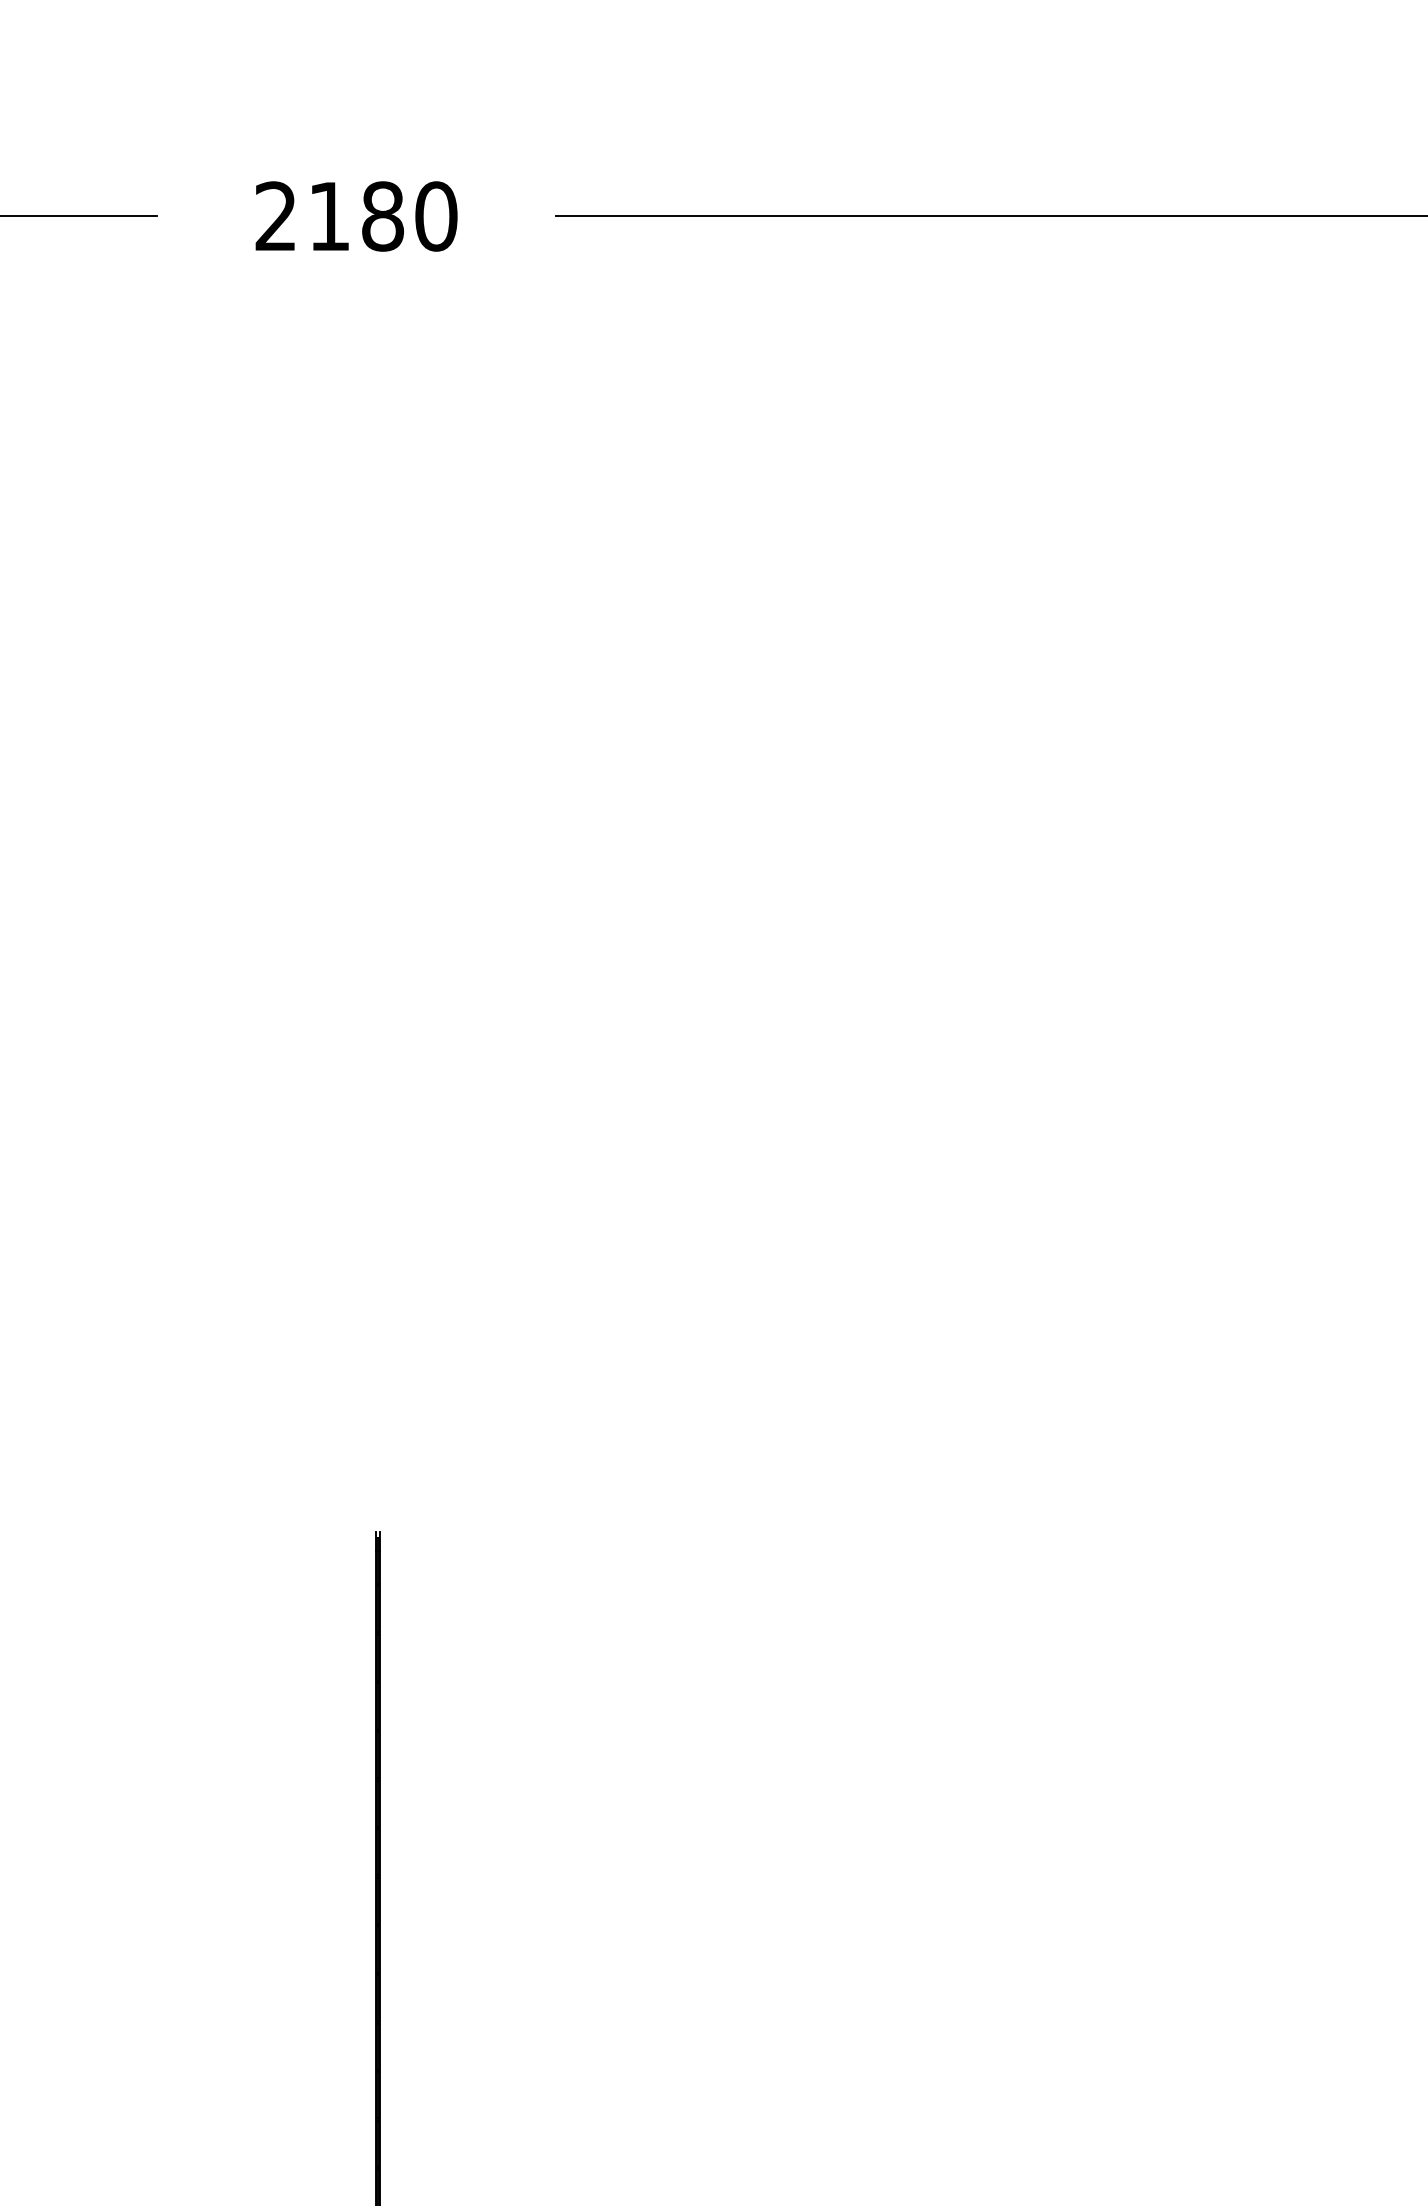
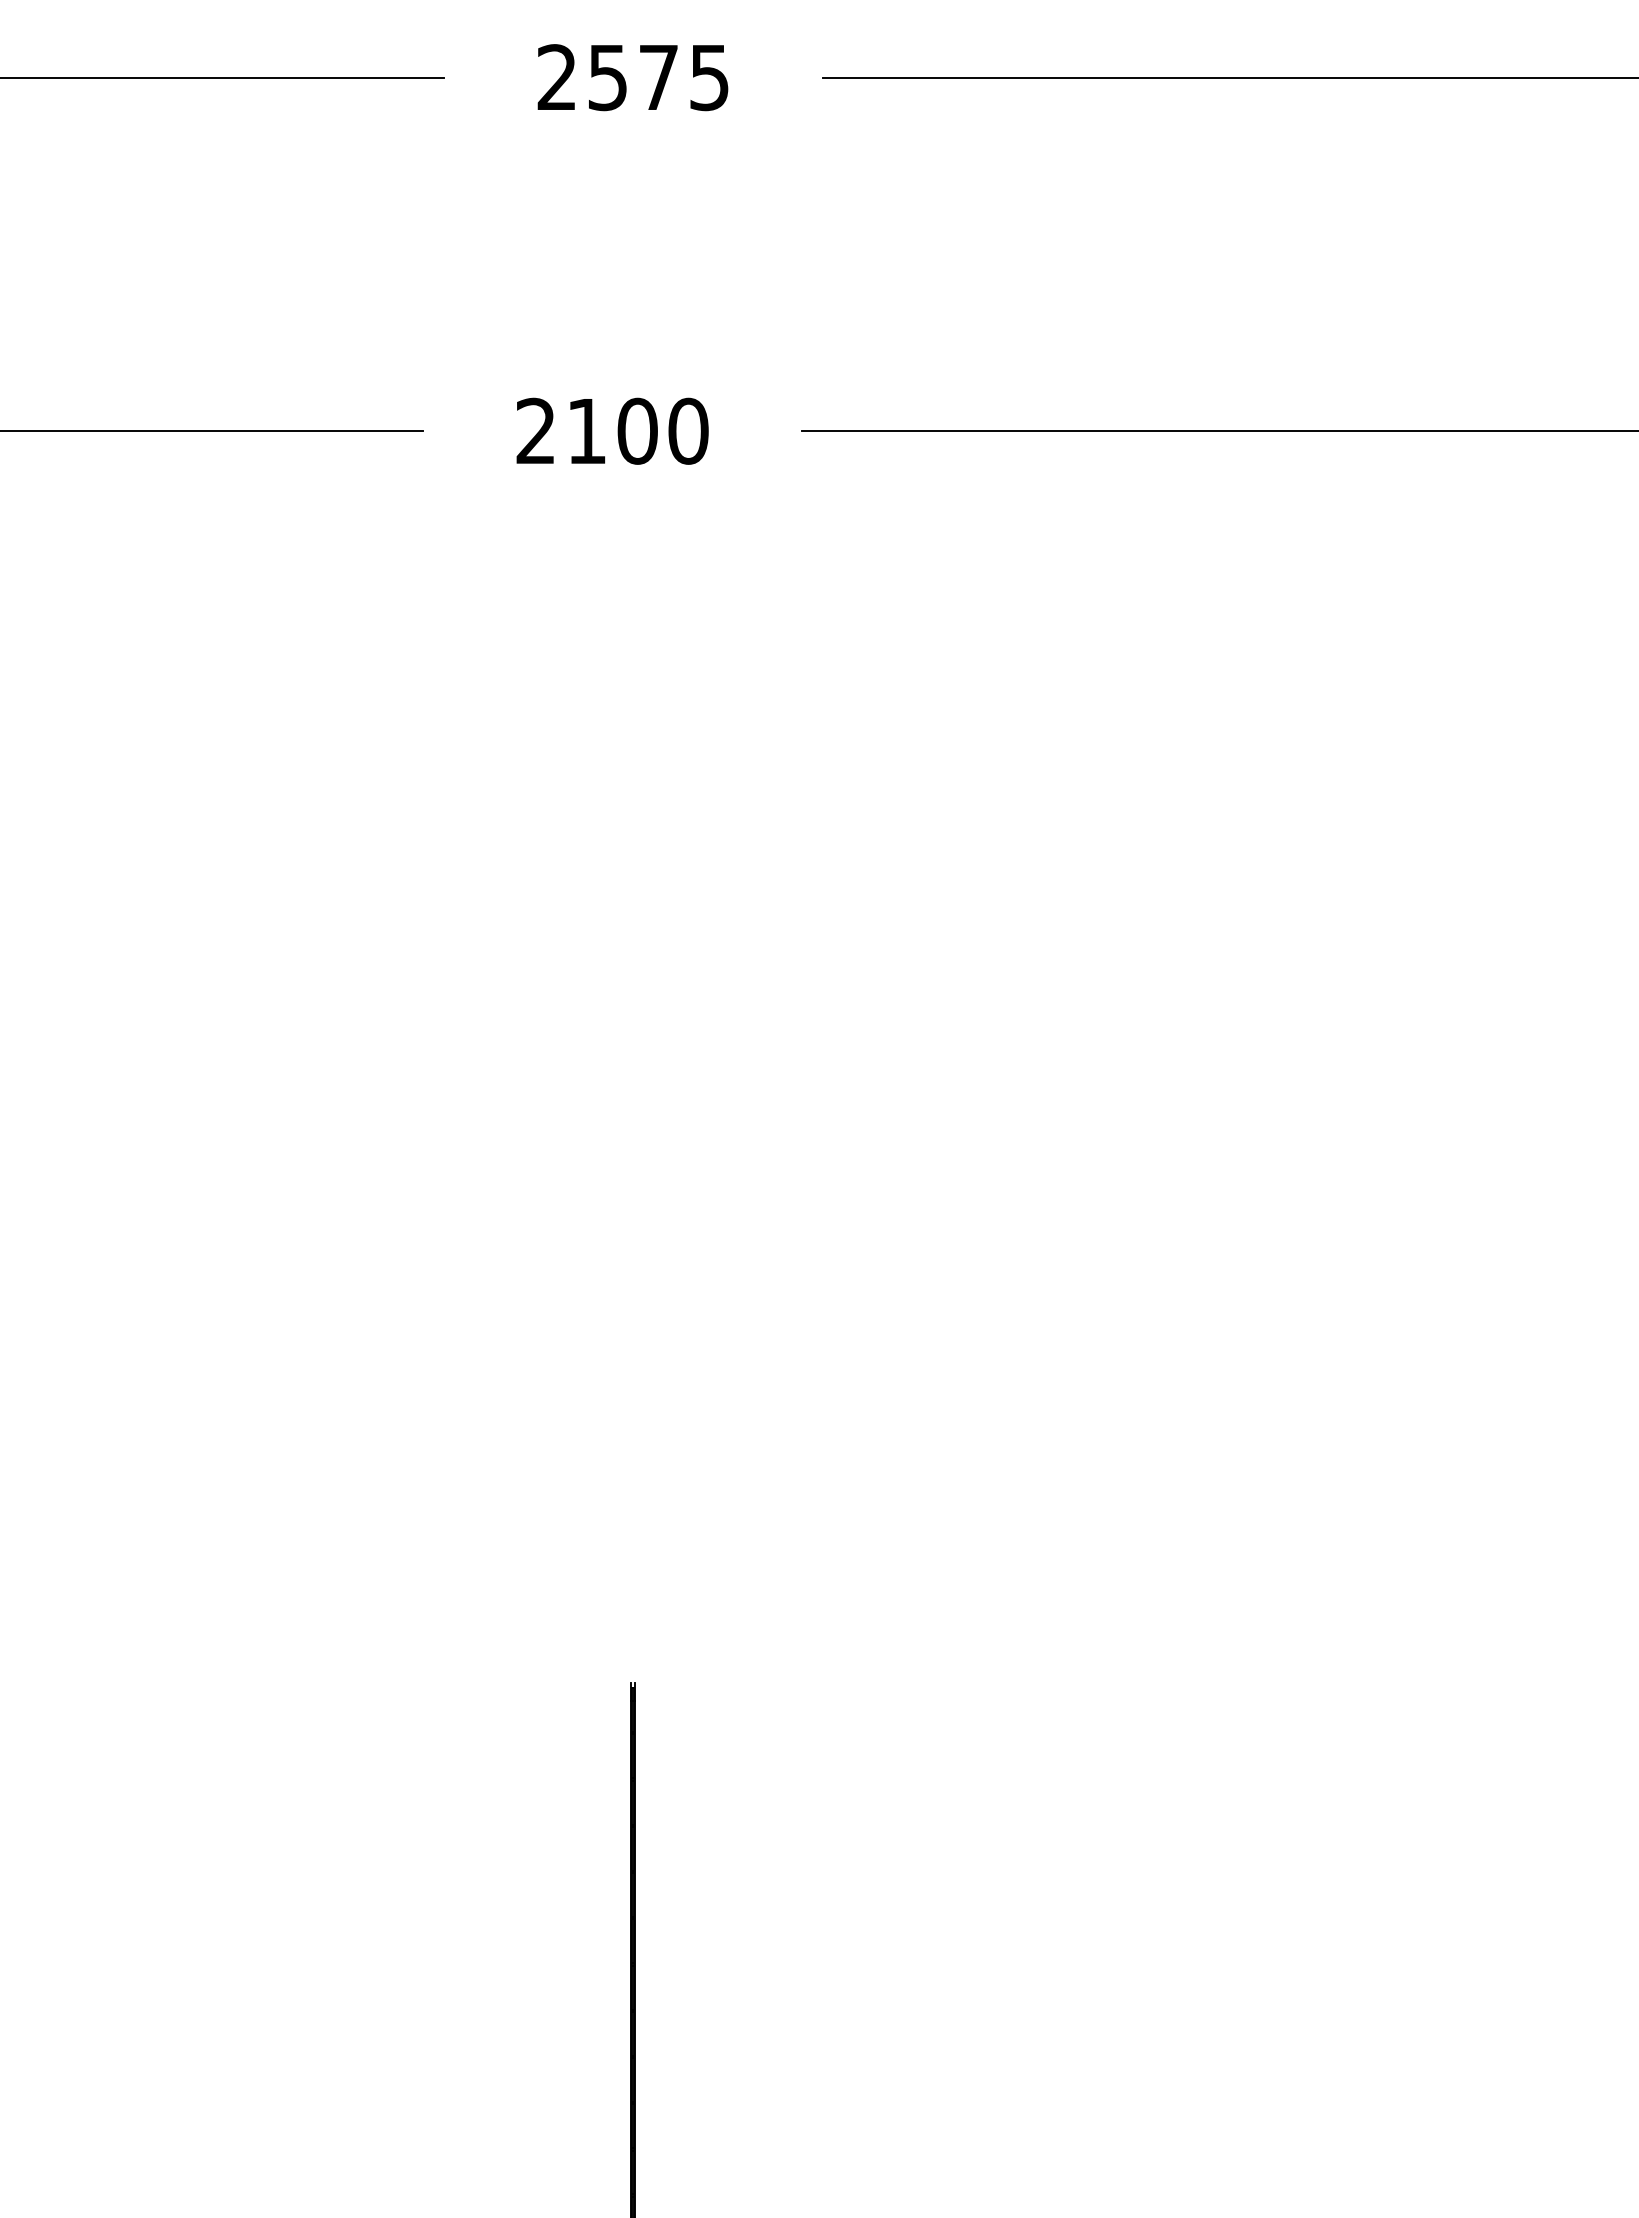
text: (382, 216) -> (637, 431), 2180 -> 2100

